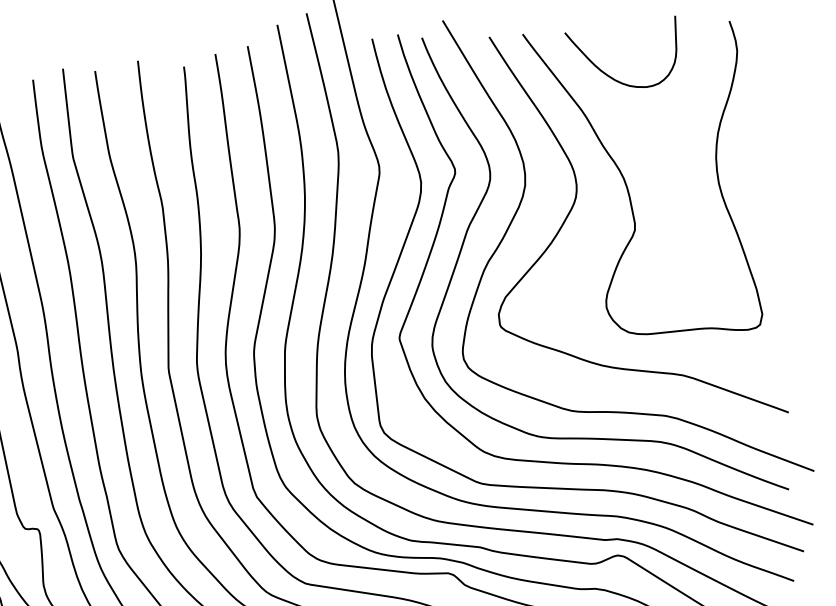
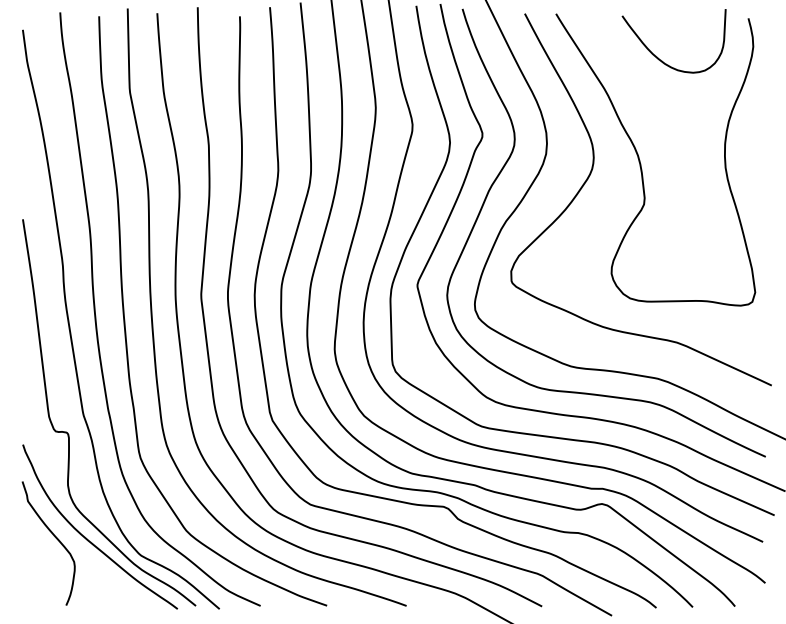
curve: (606, 73) -> (657, 56), moved

